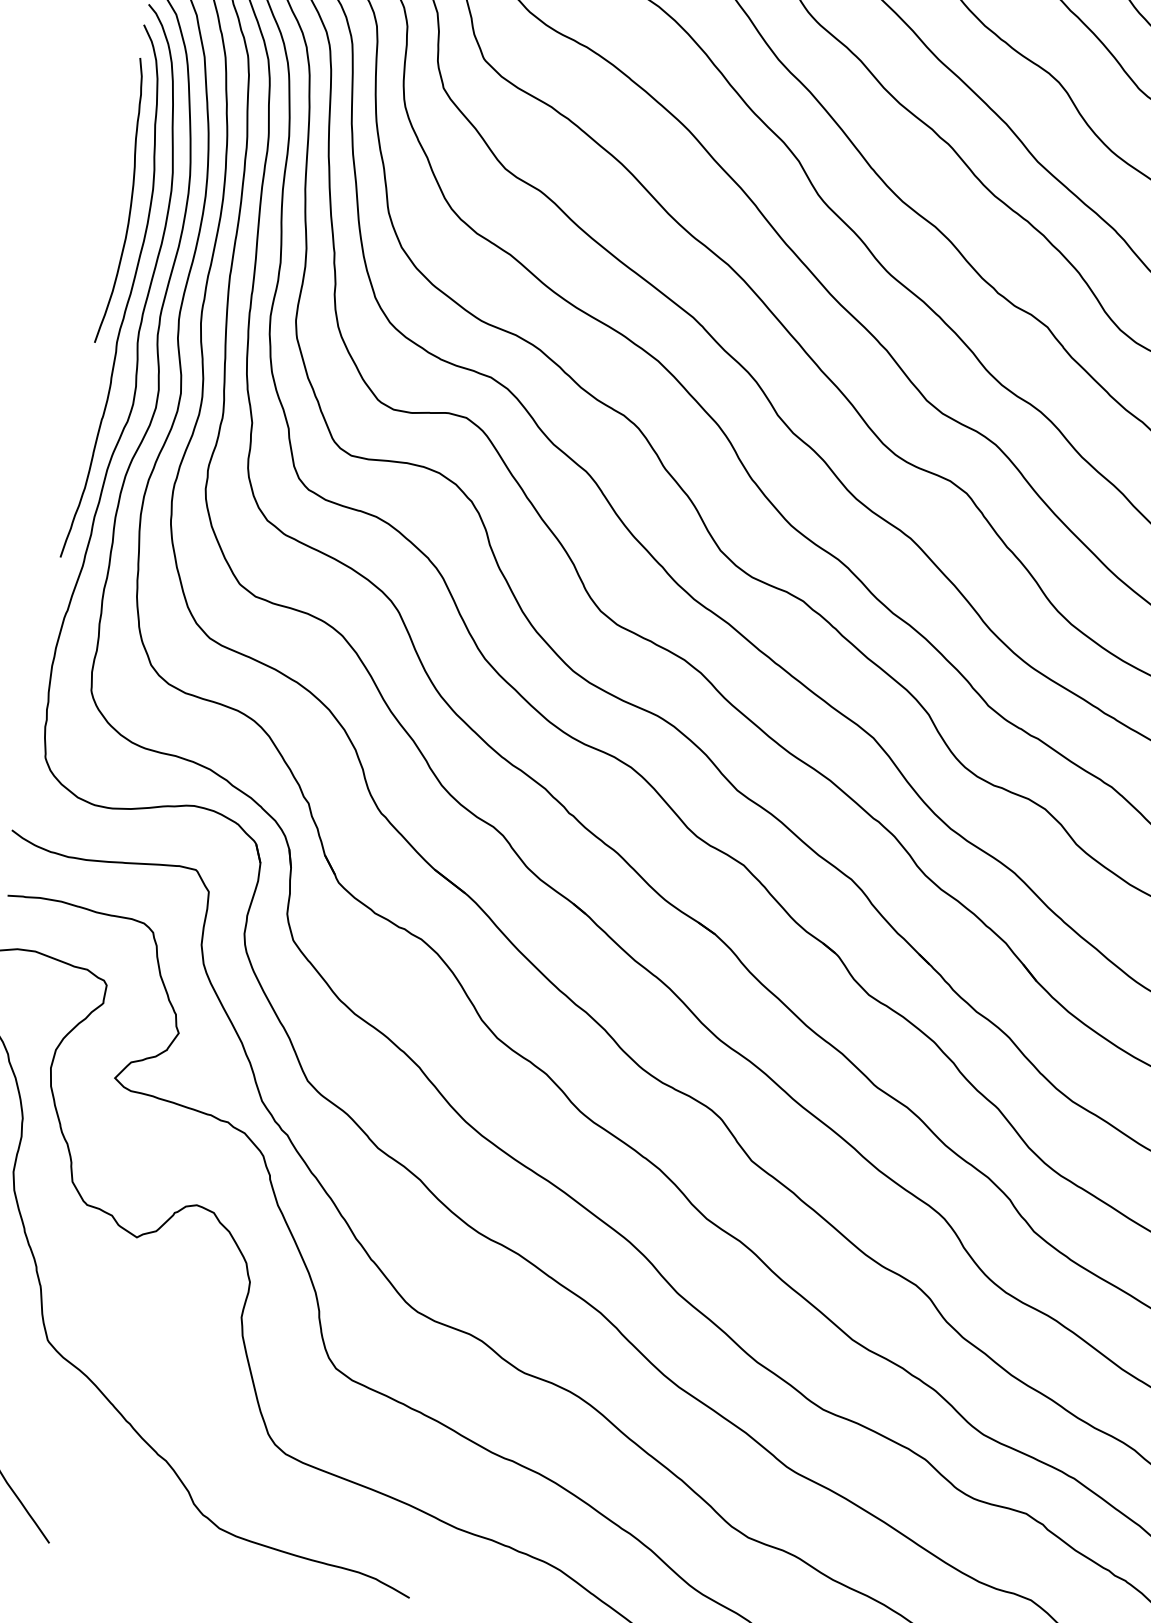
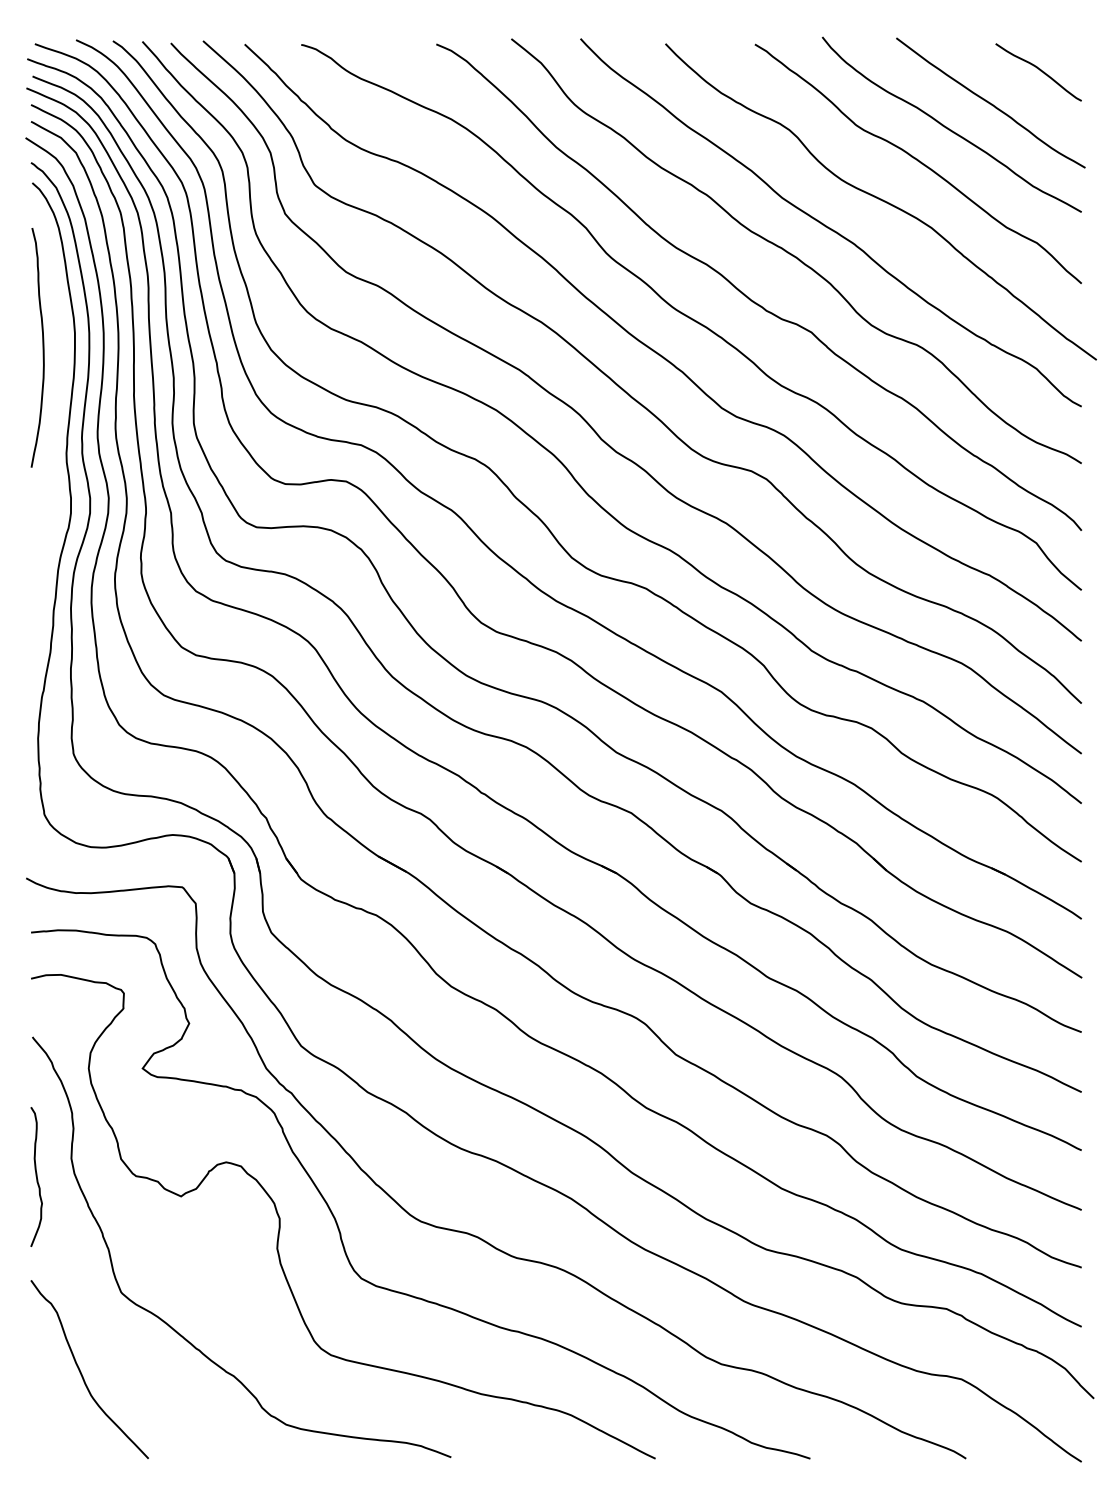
curve: (128, 295) -> (53, 424), removed

